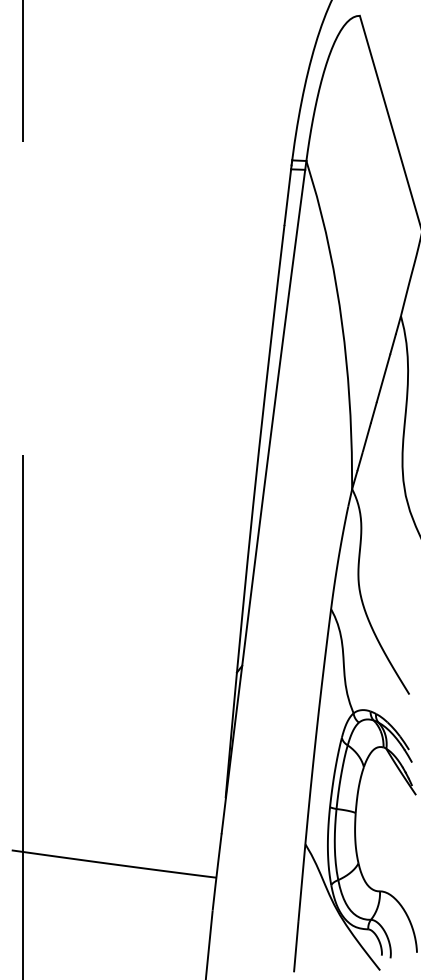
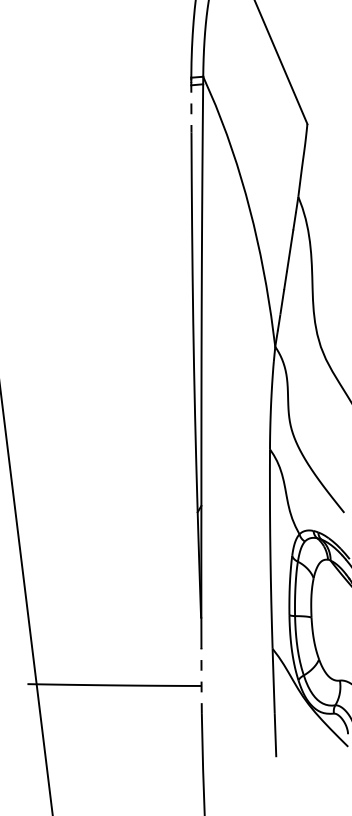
line: (287, 195) -> (190, 107), solid -> dashed
line: (217, 871) -> (201, 680), solid -> dashed

